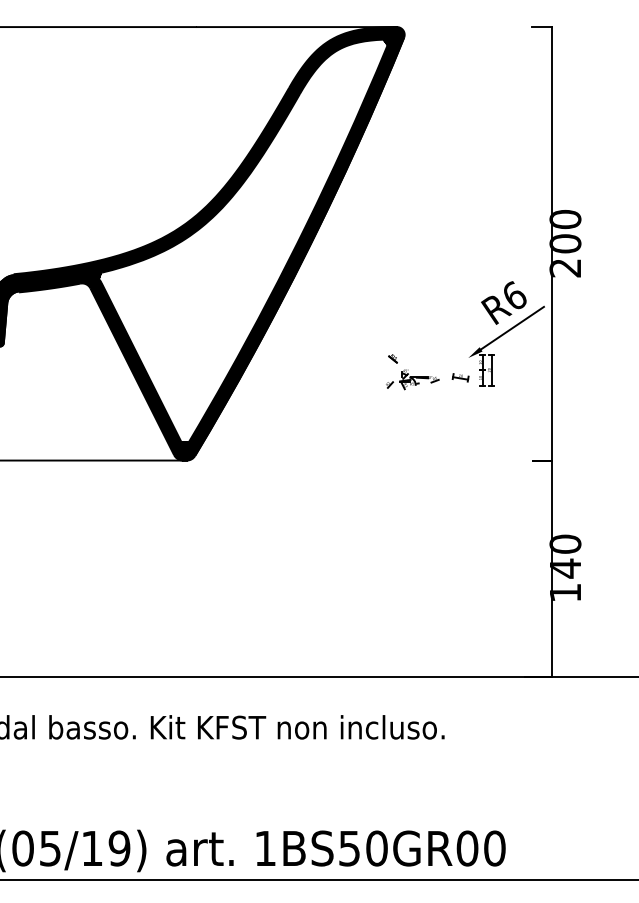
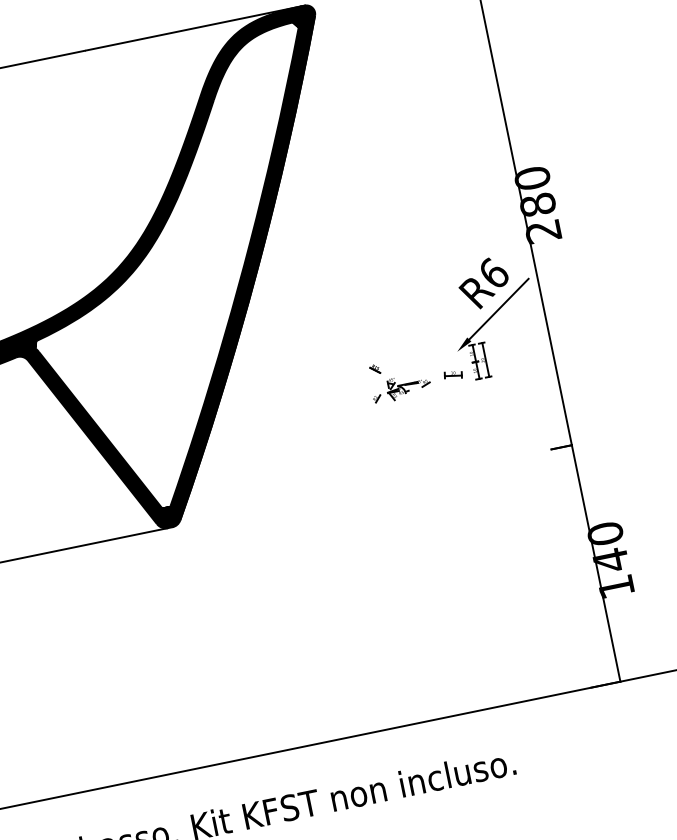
text: (565, 243) -> (537, 204), 200 -> 280

